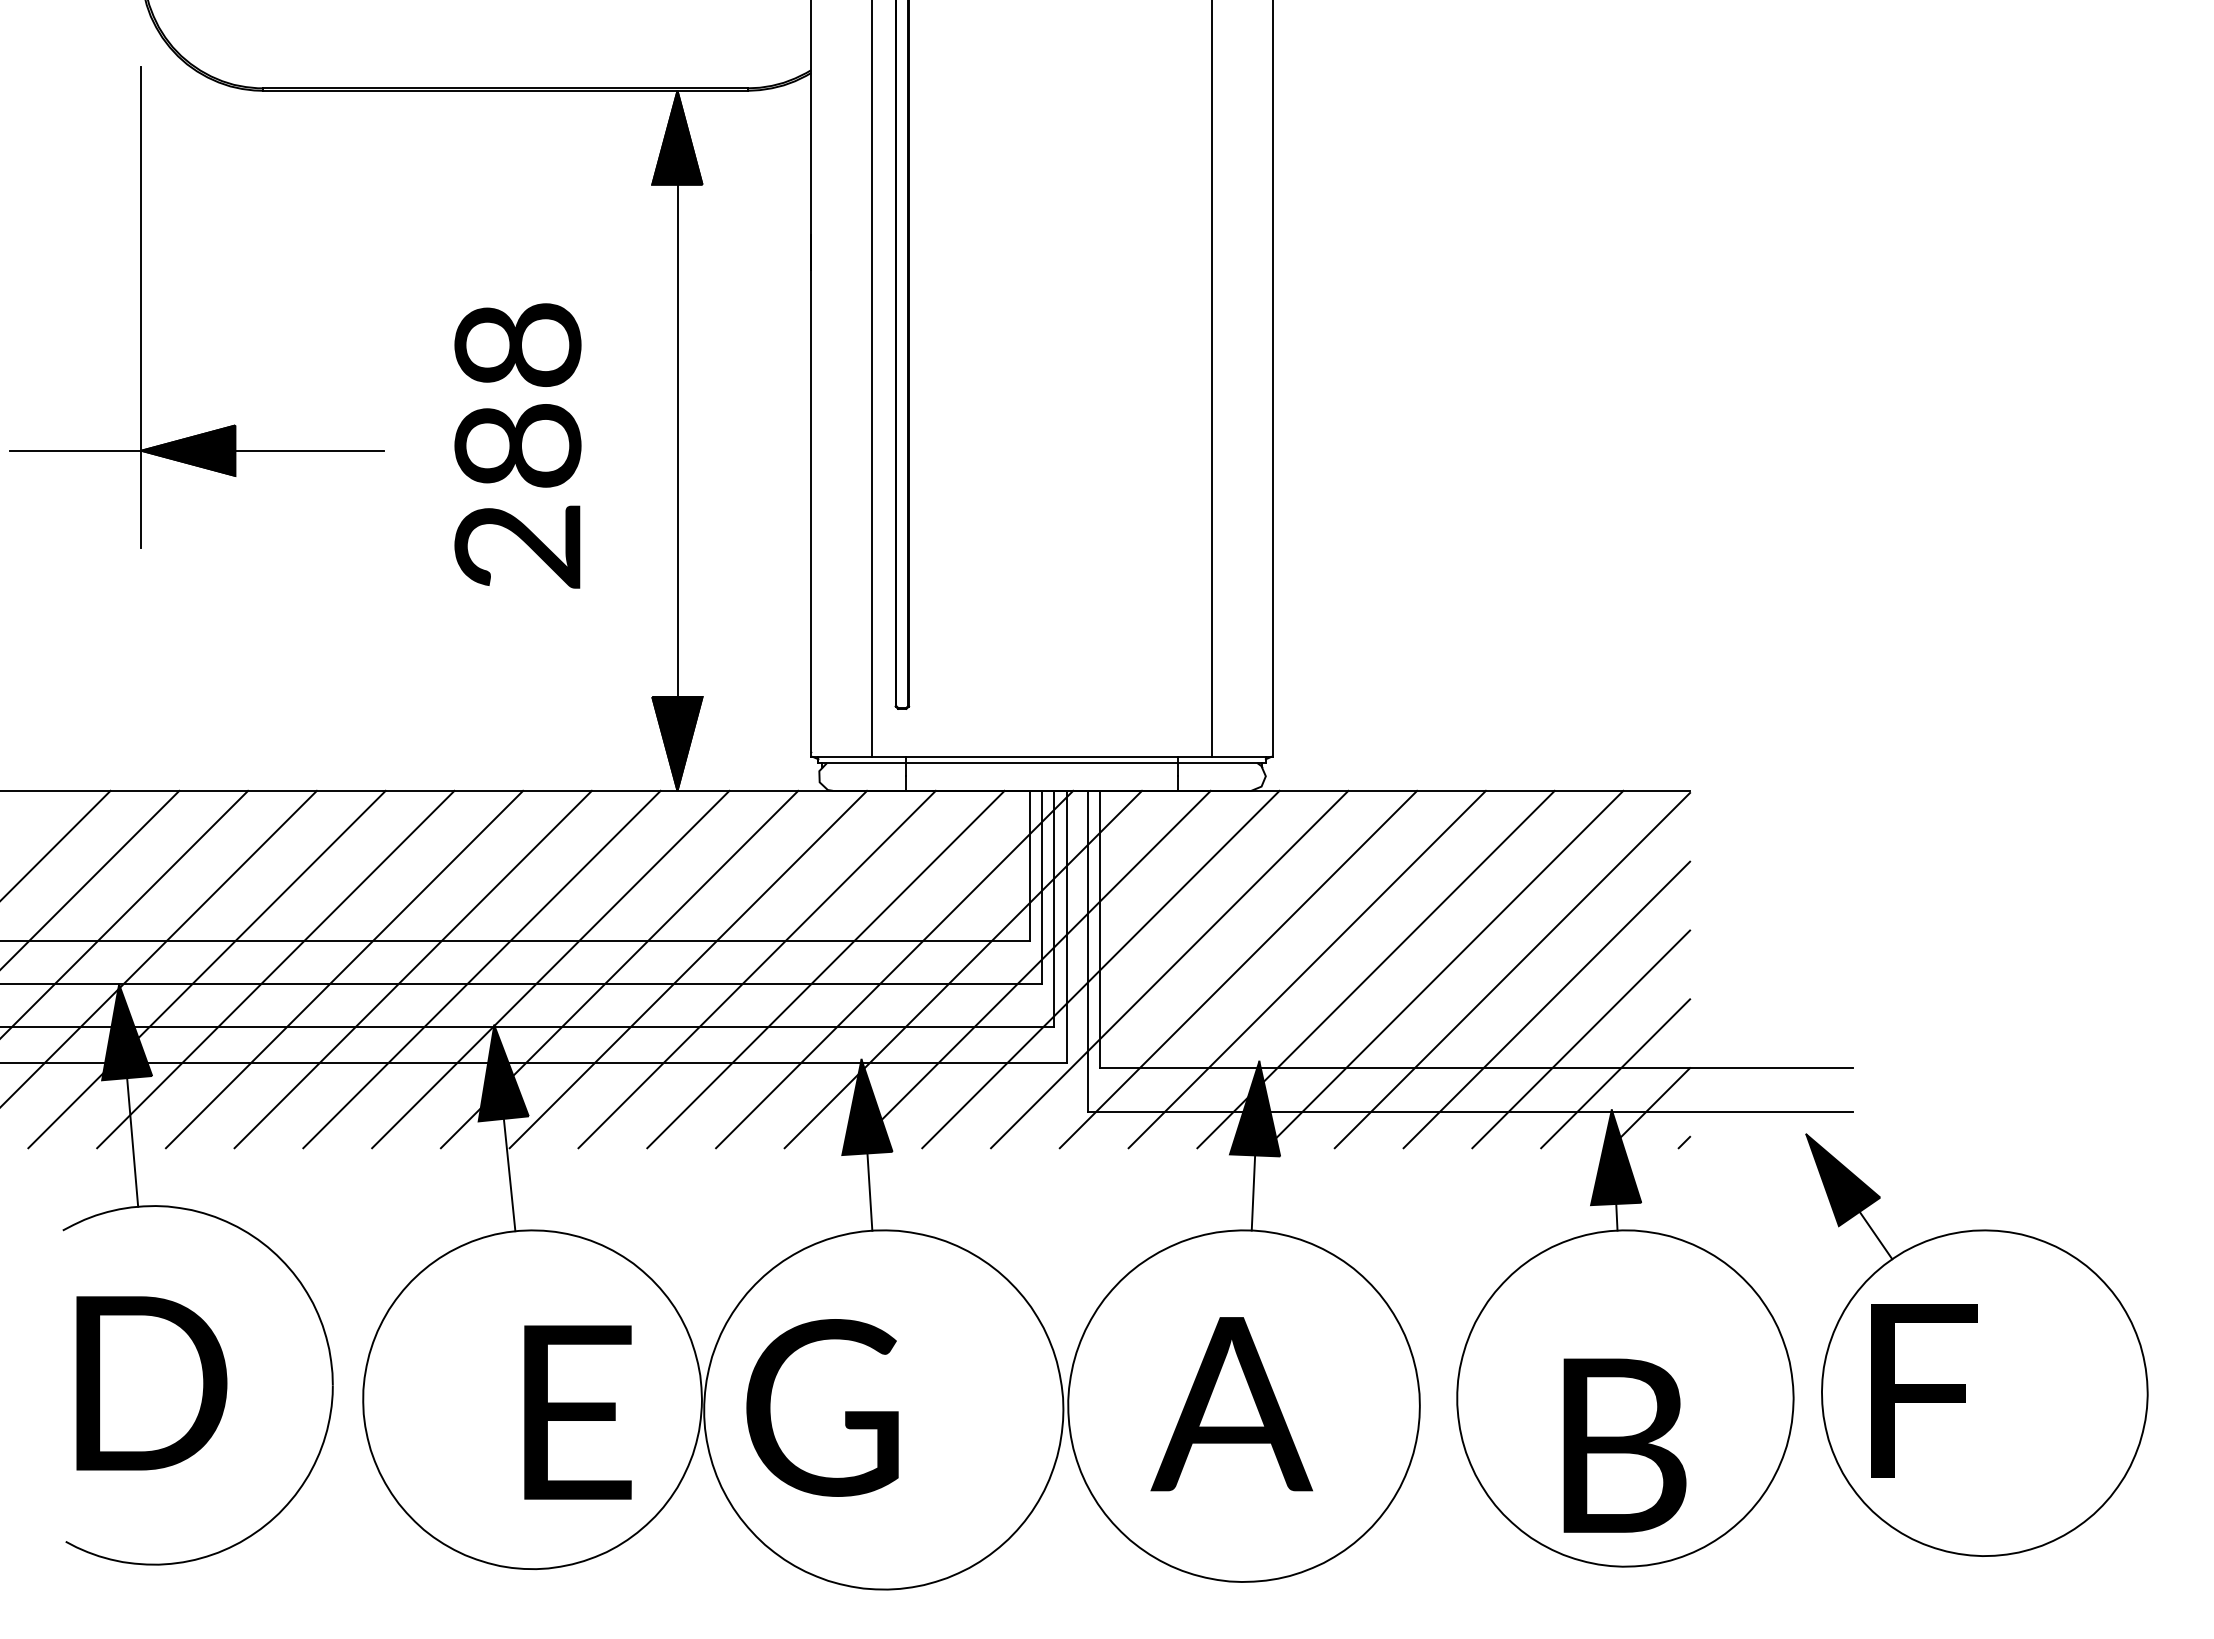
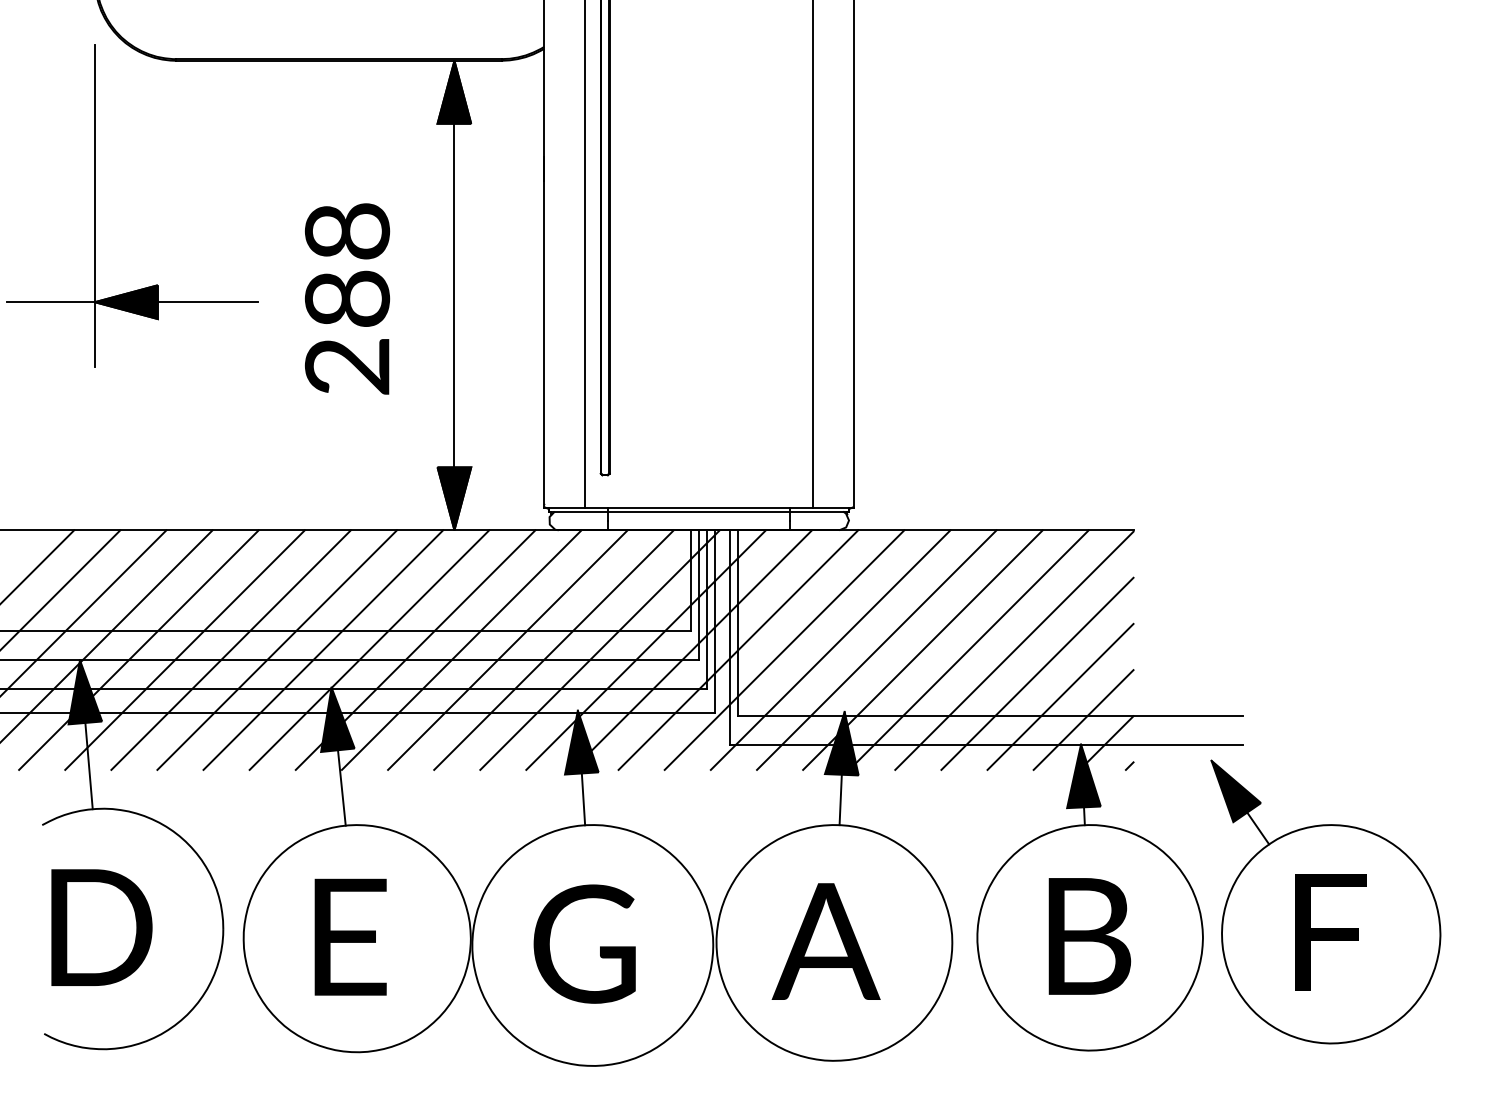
text: (1924, 1390) -> (1330, 932), moved
text: (822, 1406) -> (584, 943), moved
text: (577, 1411) -> (350, 936), moved
text: (1624, 1445) -> (1089, 936), moved

